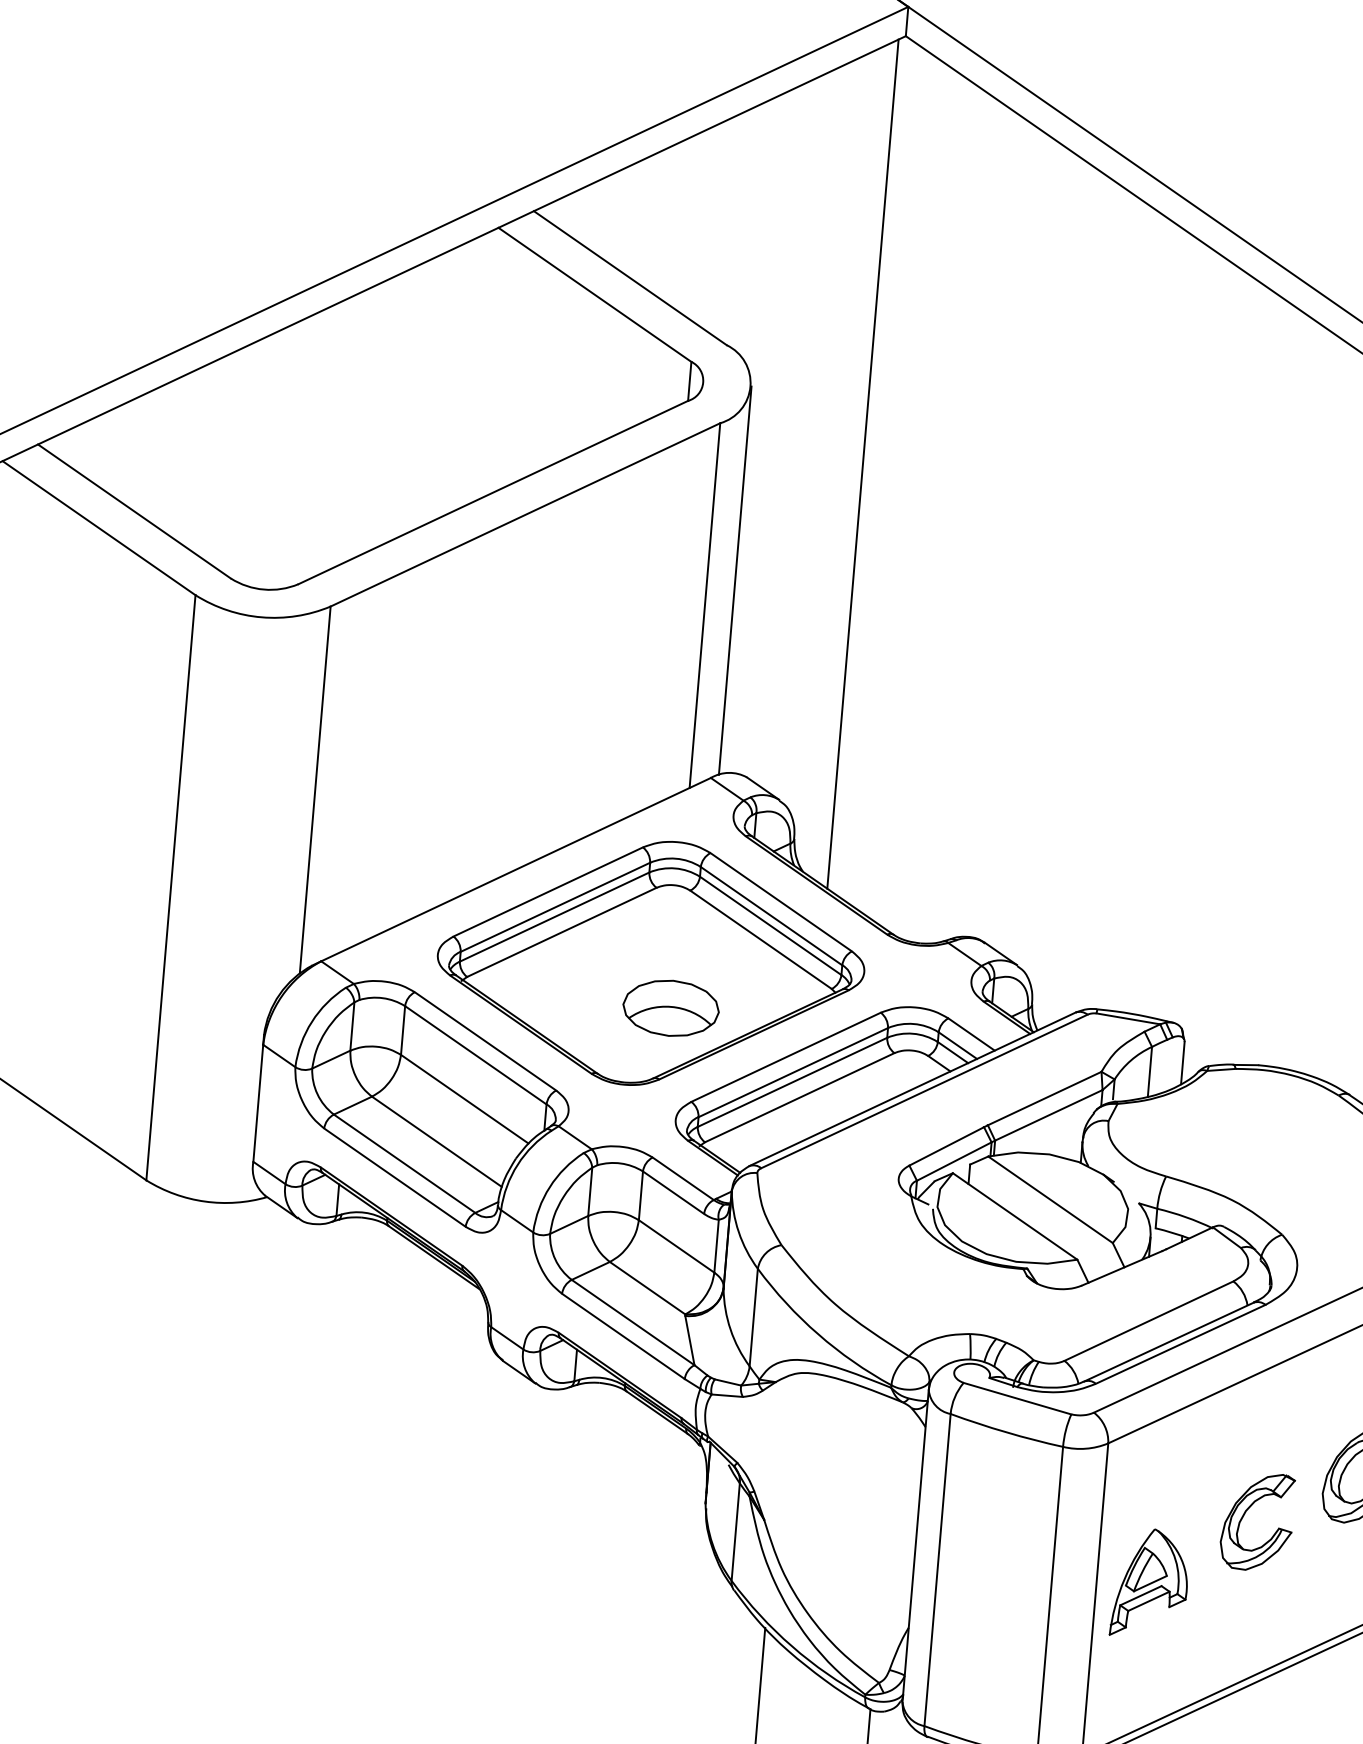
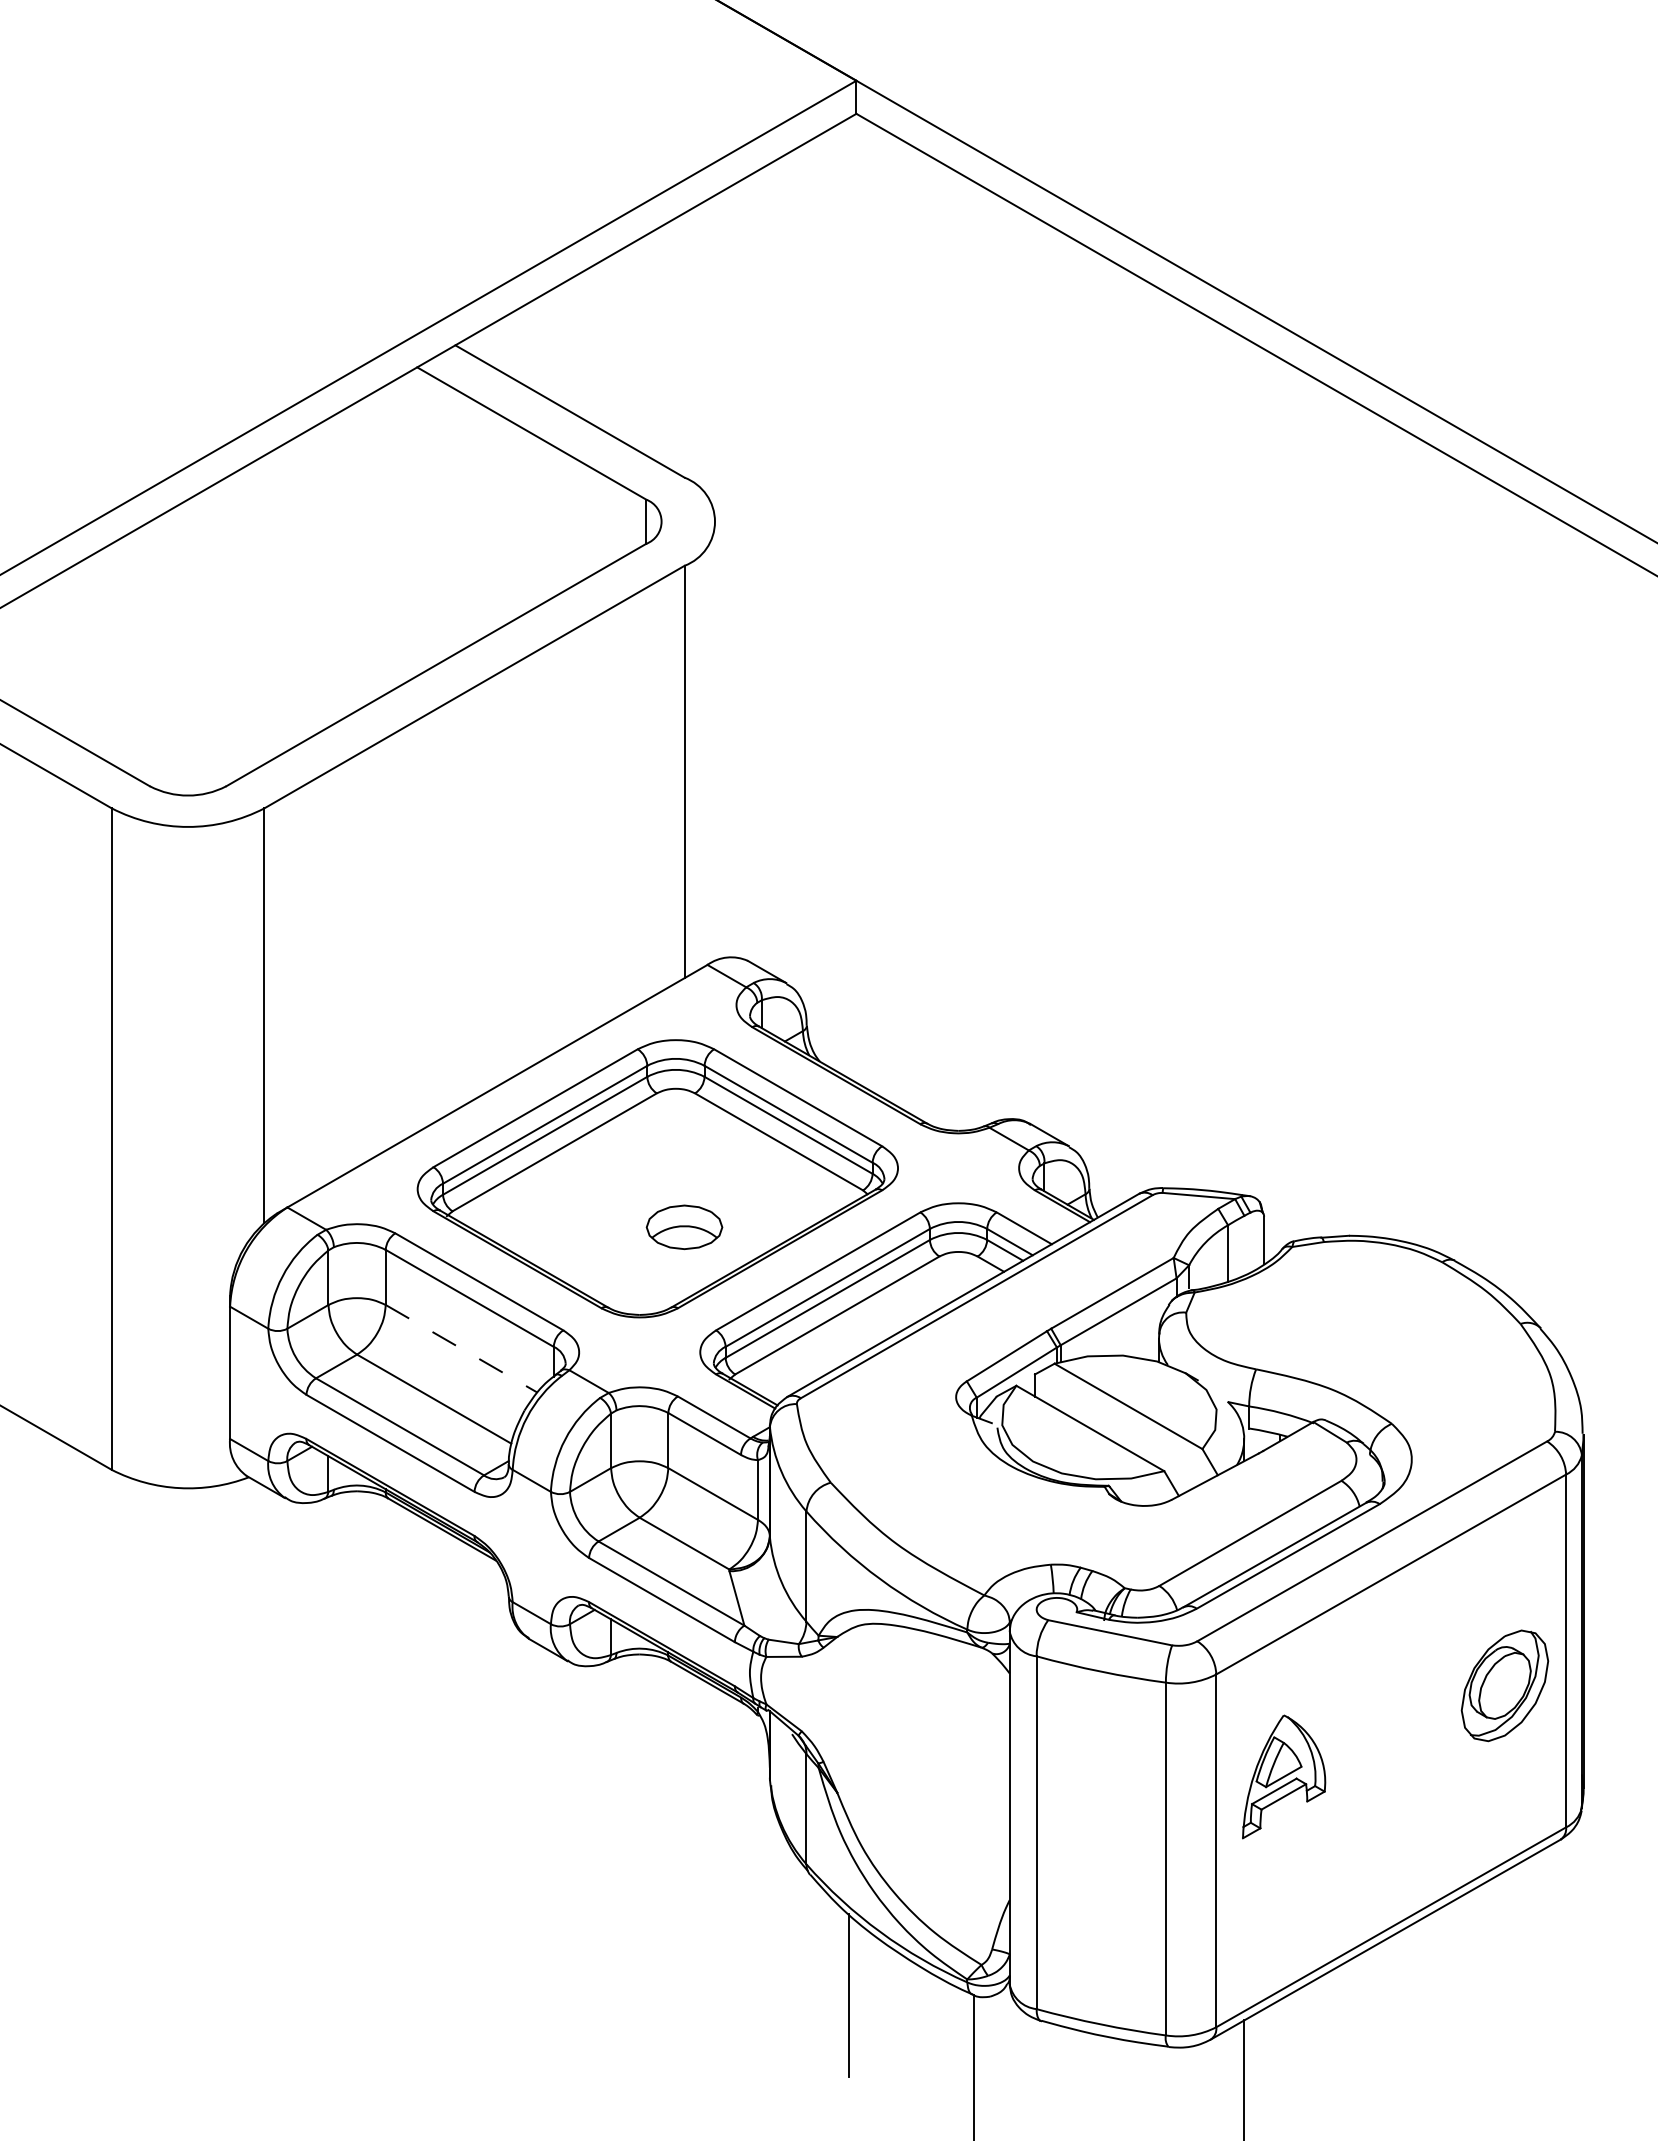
line: (862, 464) -> (848, 598), removed
line: (735, 580) -> (716, 740), removed
part: (671, 1008) -> (684, 1227), size x0.7
line: (464, 1099) -> (461, 1349), solid -> dashed
part: (1245, 1514) -> (1376, 1741), removed
part: (1151, 1583) -> (1284, 1776), moved

